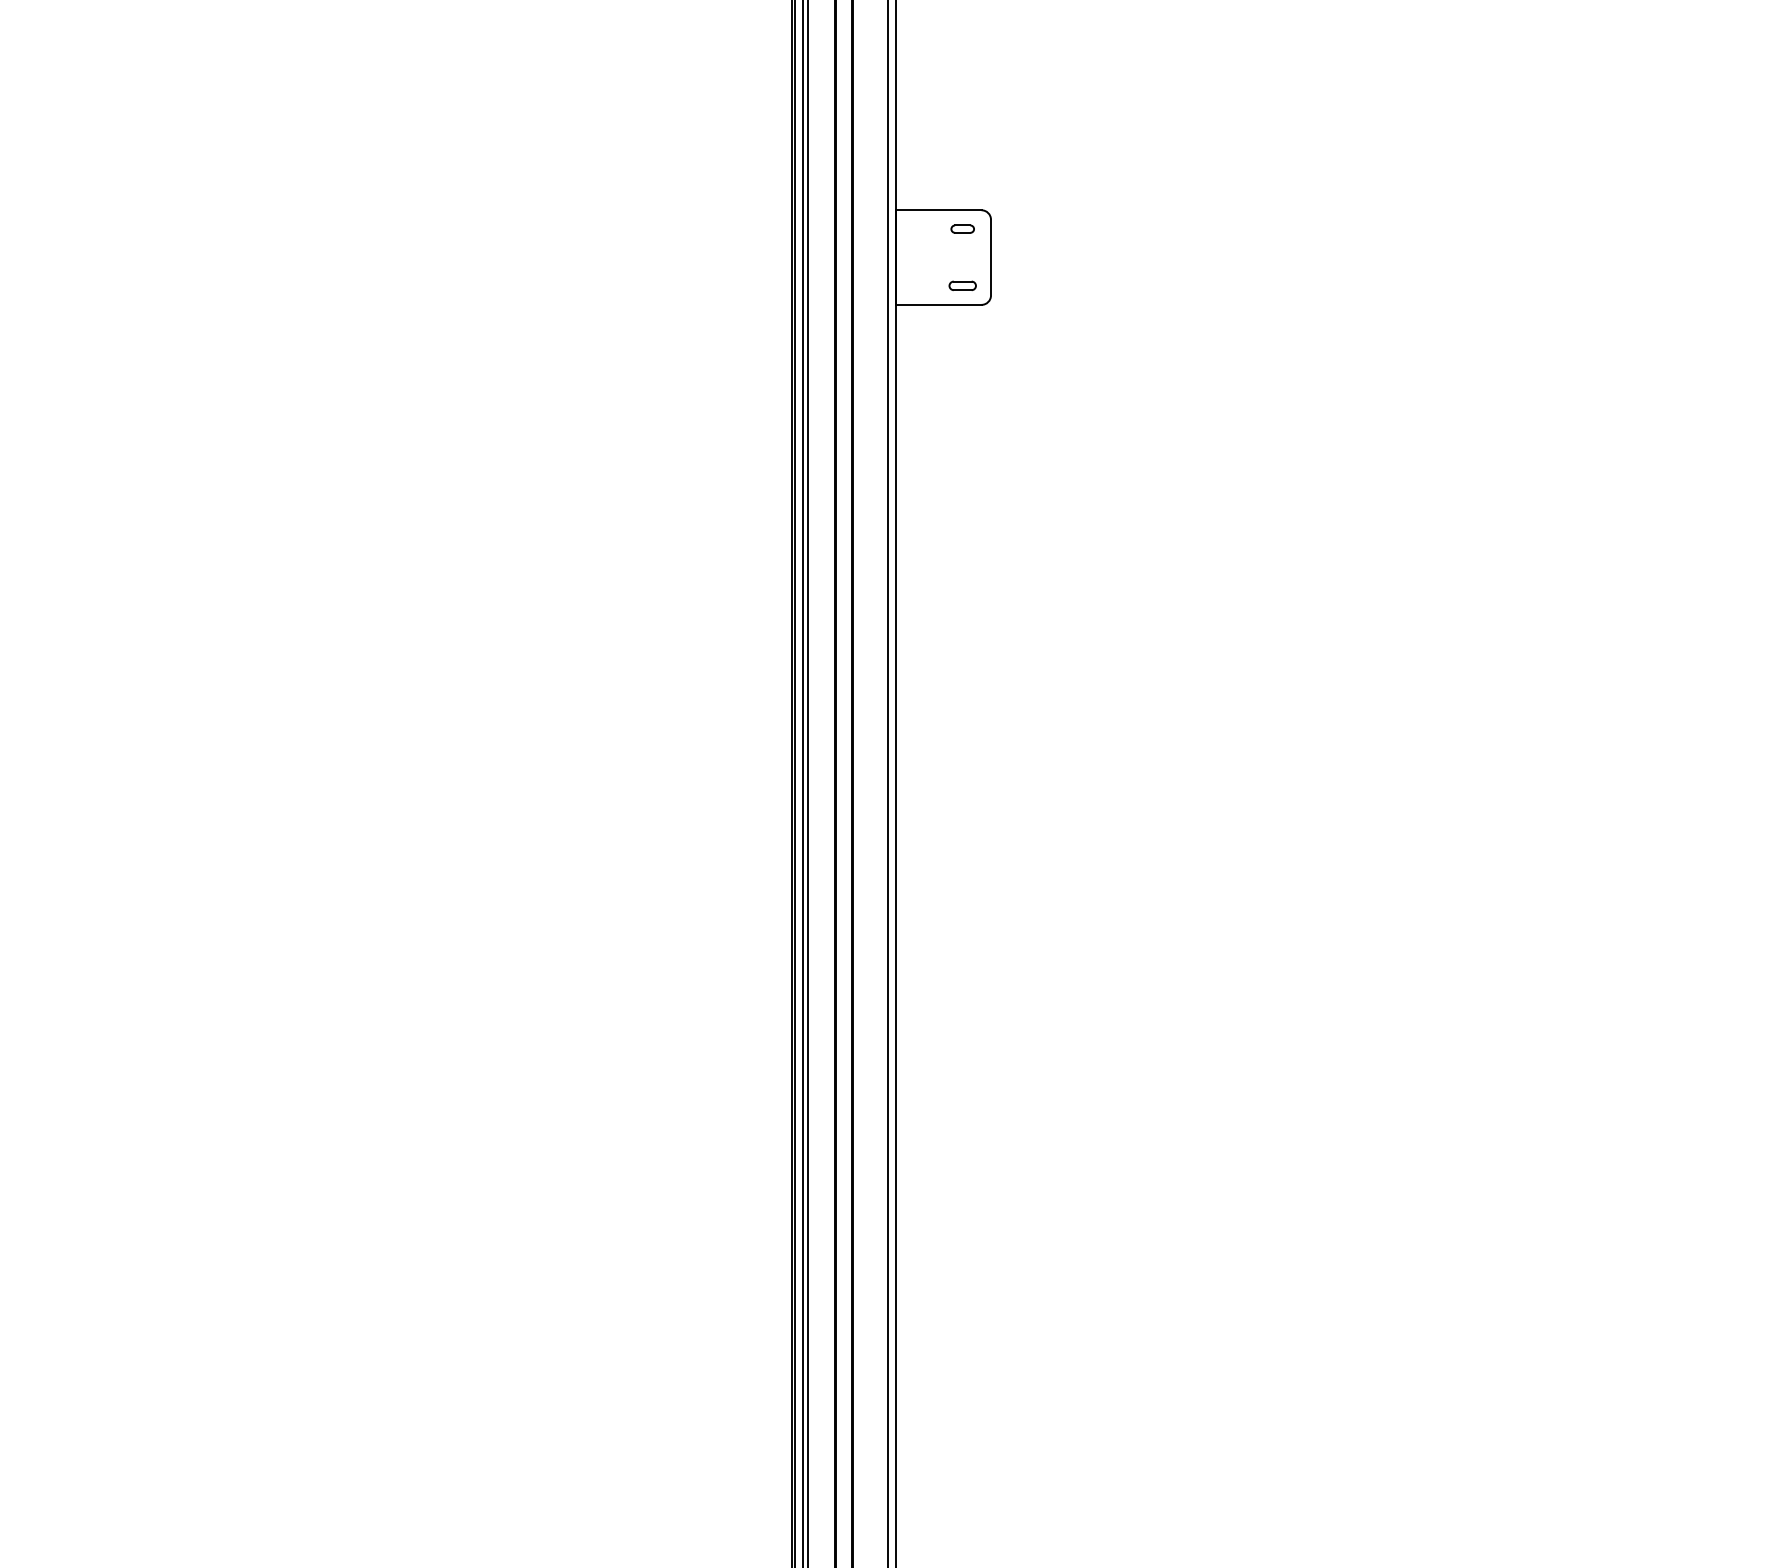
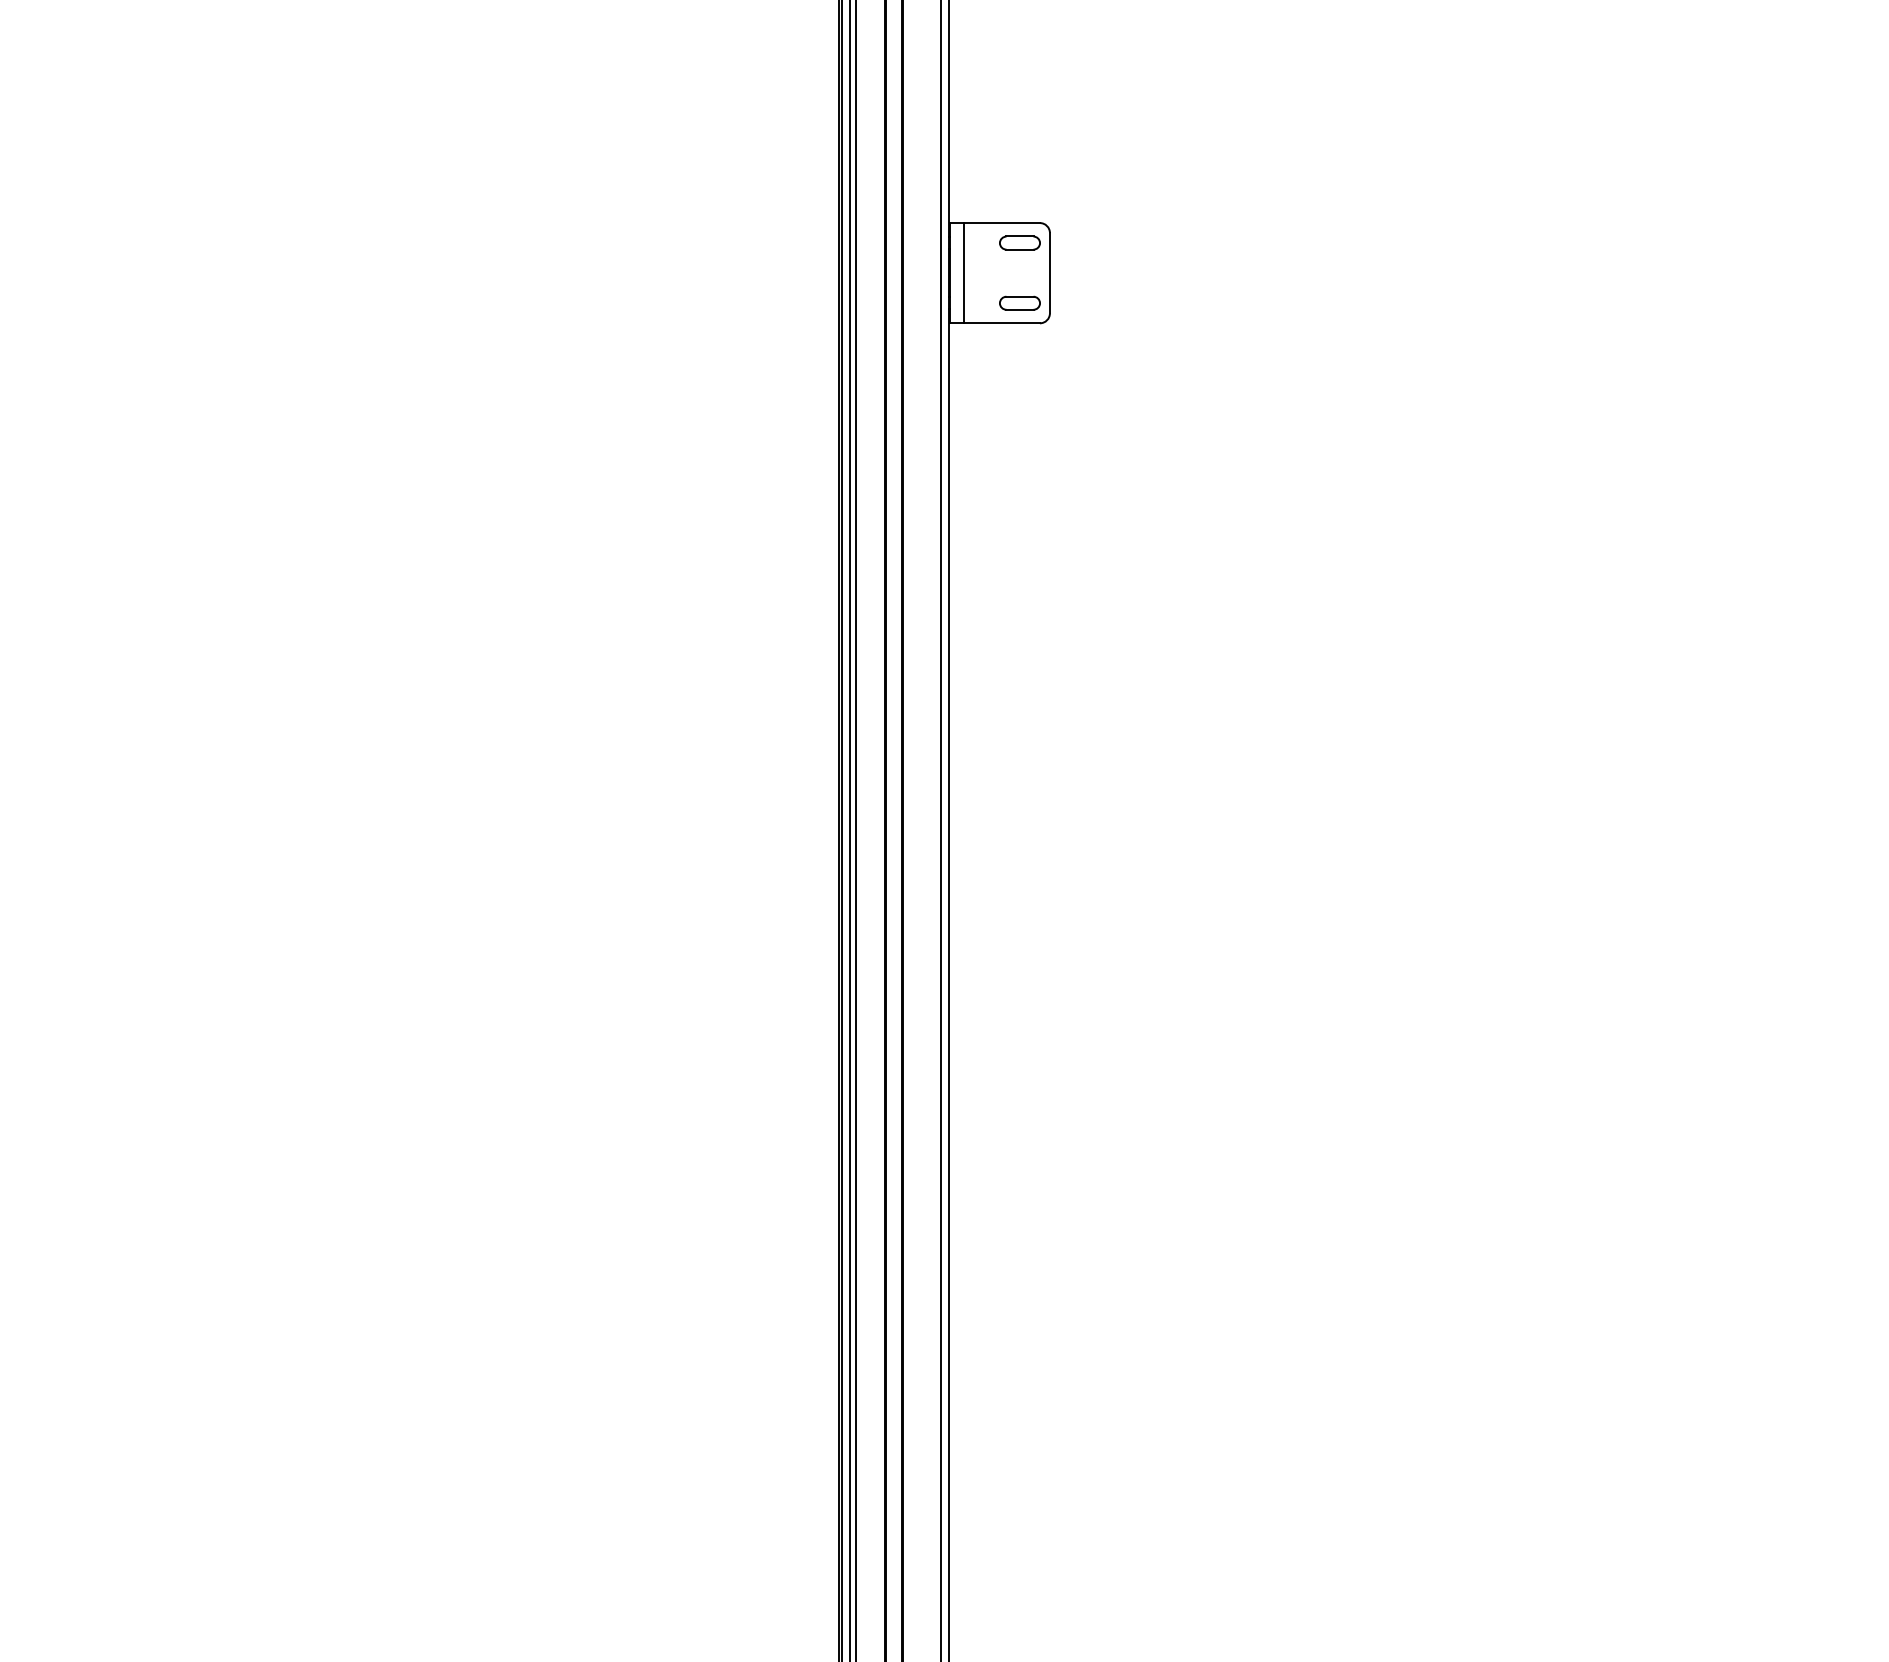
part: (962, 228) -> (1019, 242), size x1.67
line: (909, 257) -> (963, 273), added
part: (962, 285) -> (1019, 302), size x1.43

